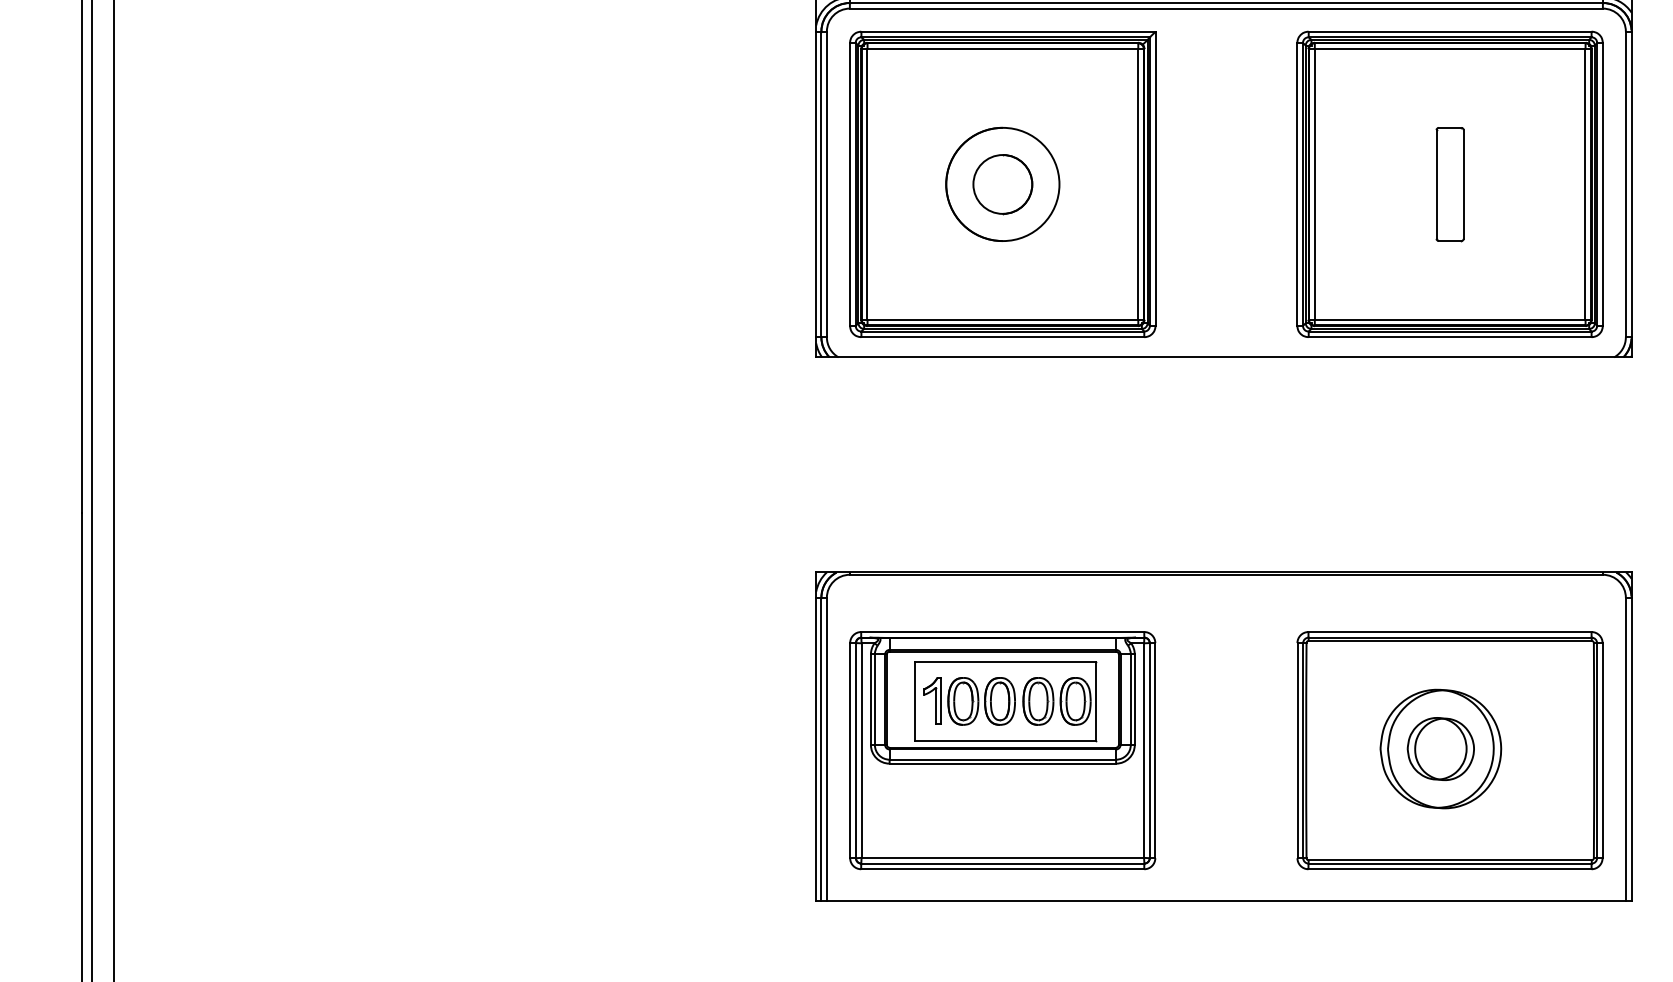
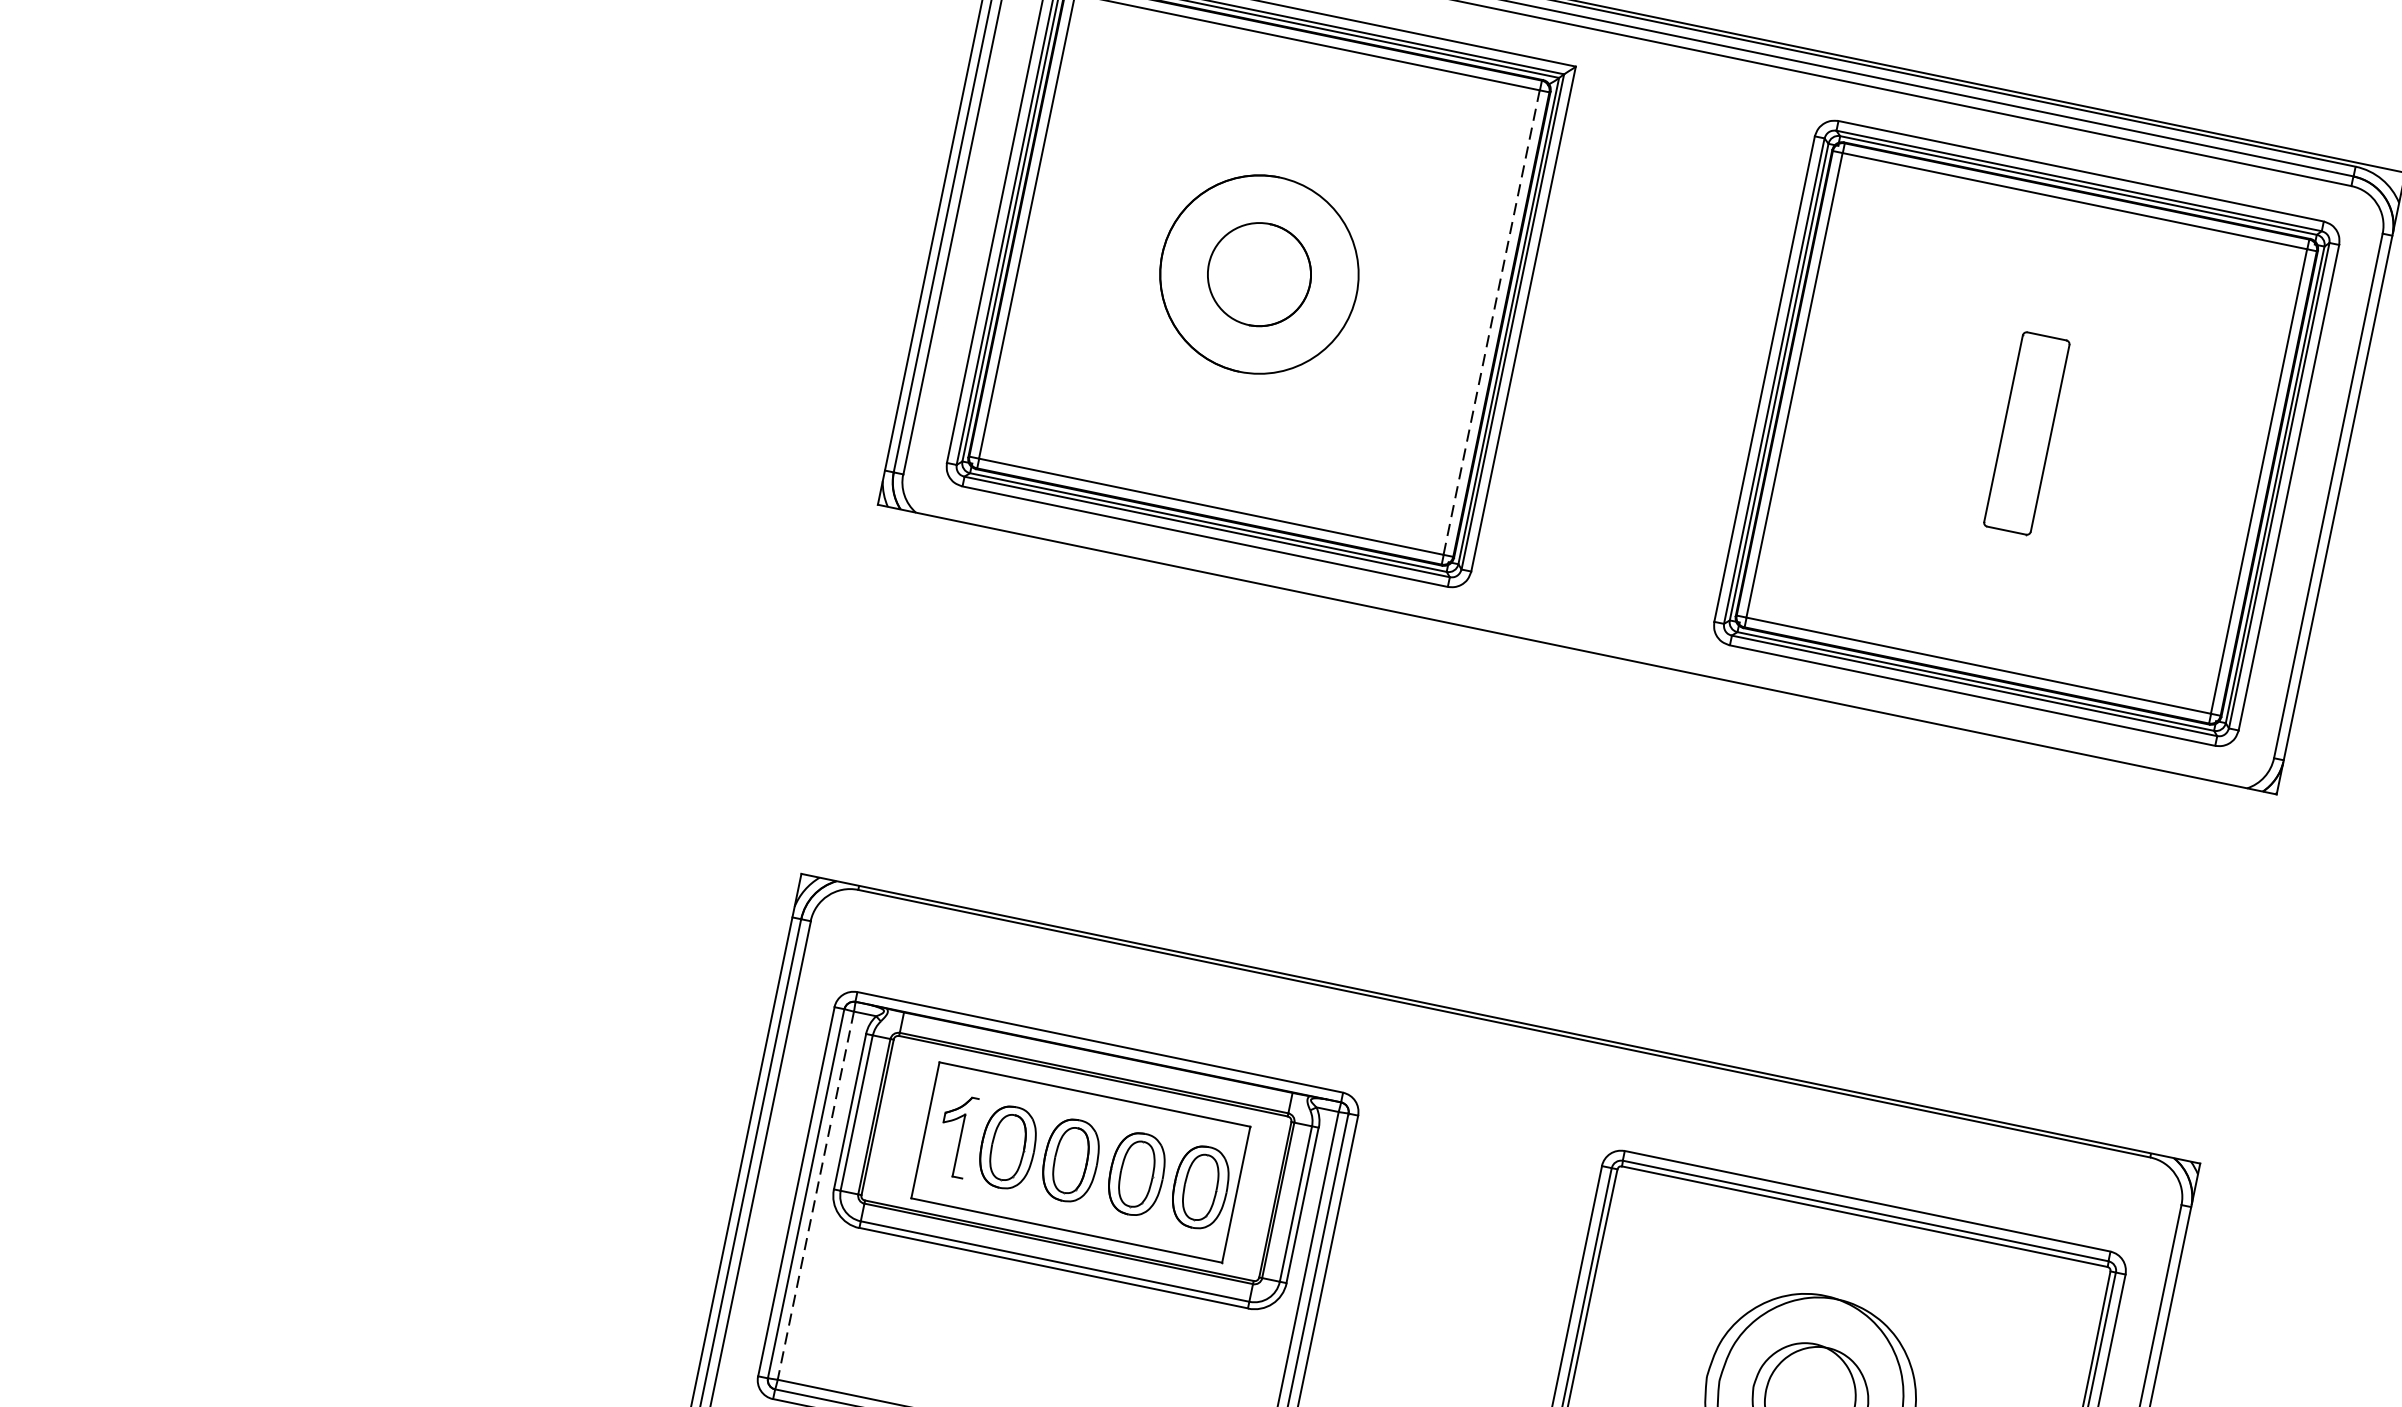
line: (1138, 183) -> (1492, 321), solid -> dashed
line: (941, 700) -> (970, 1138), removed
line: (861, 751) -> (815, 1197), solid -> dashed

